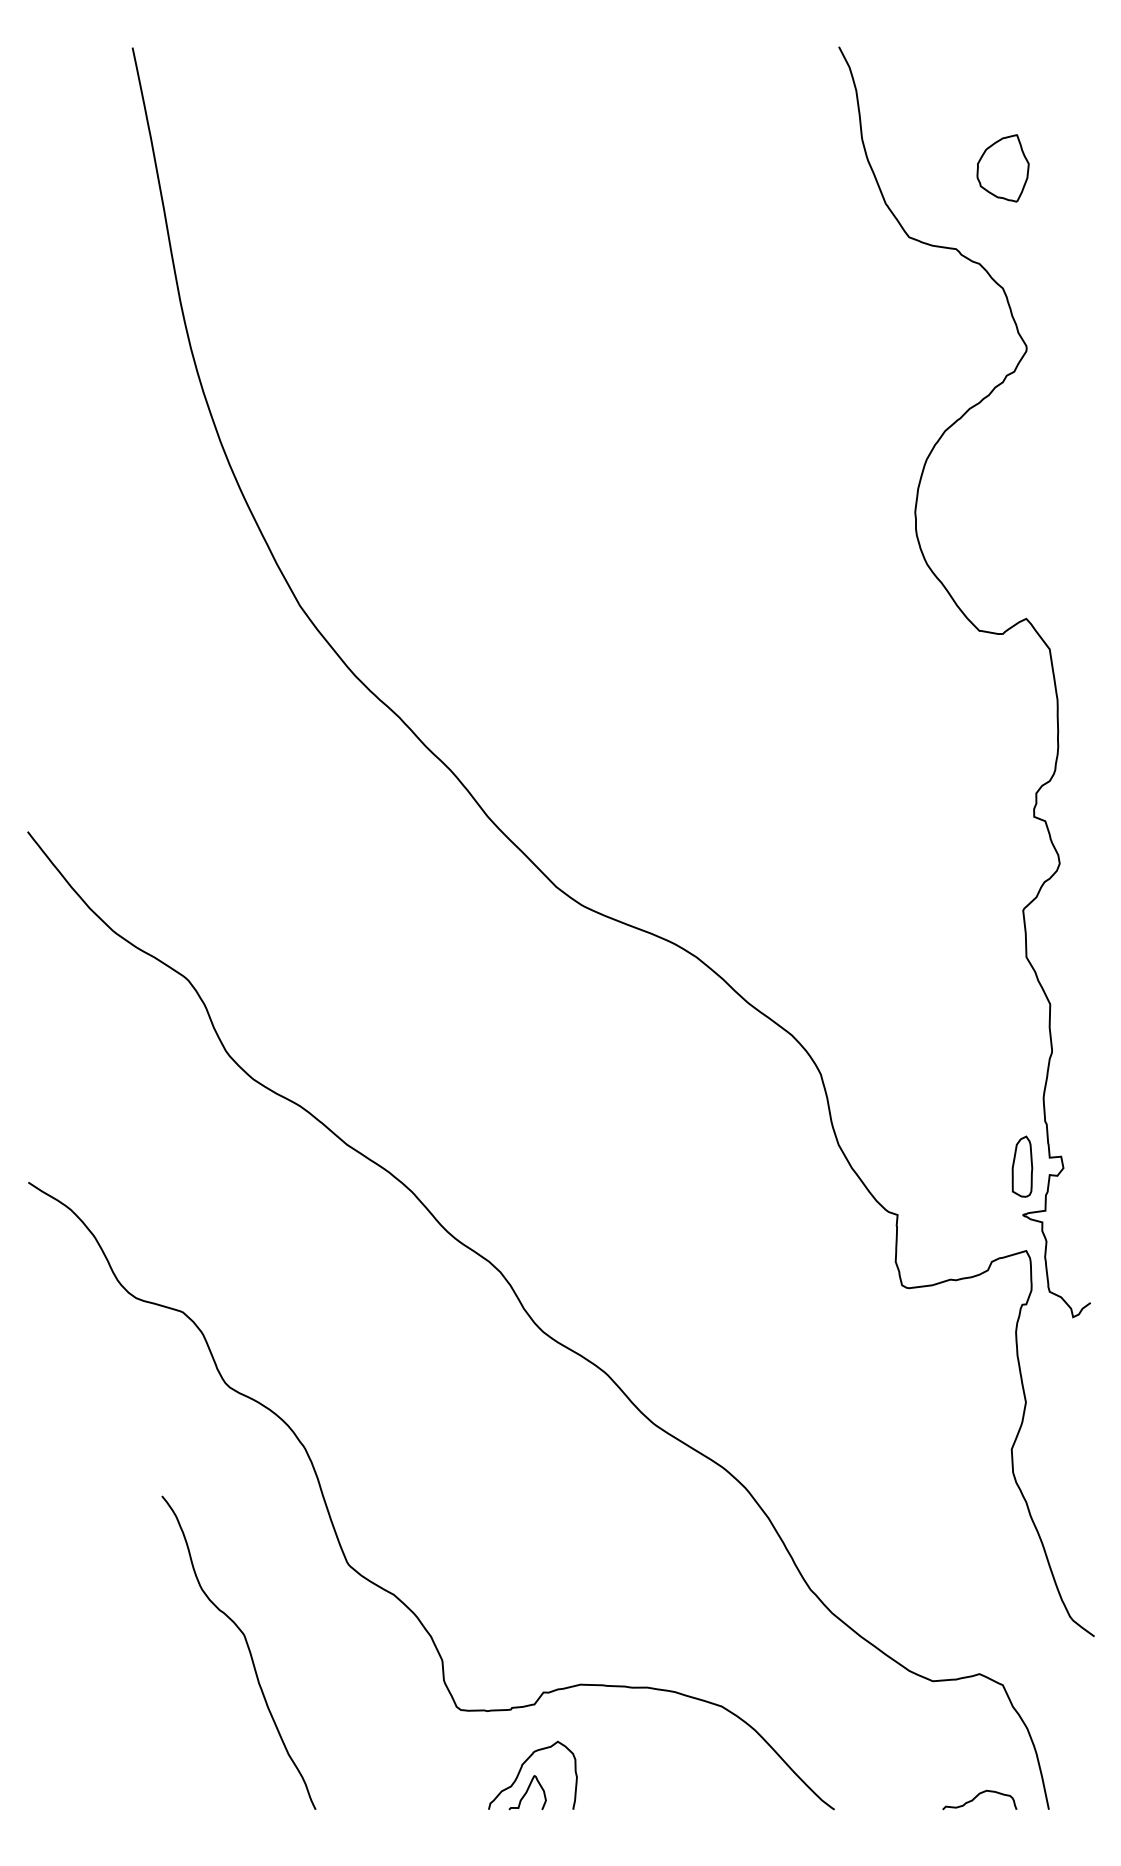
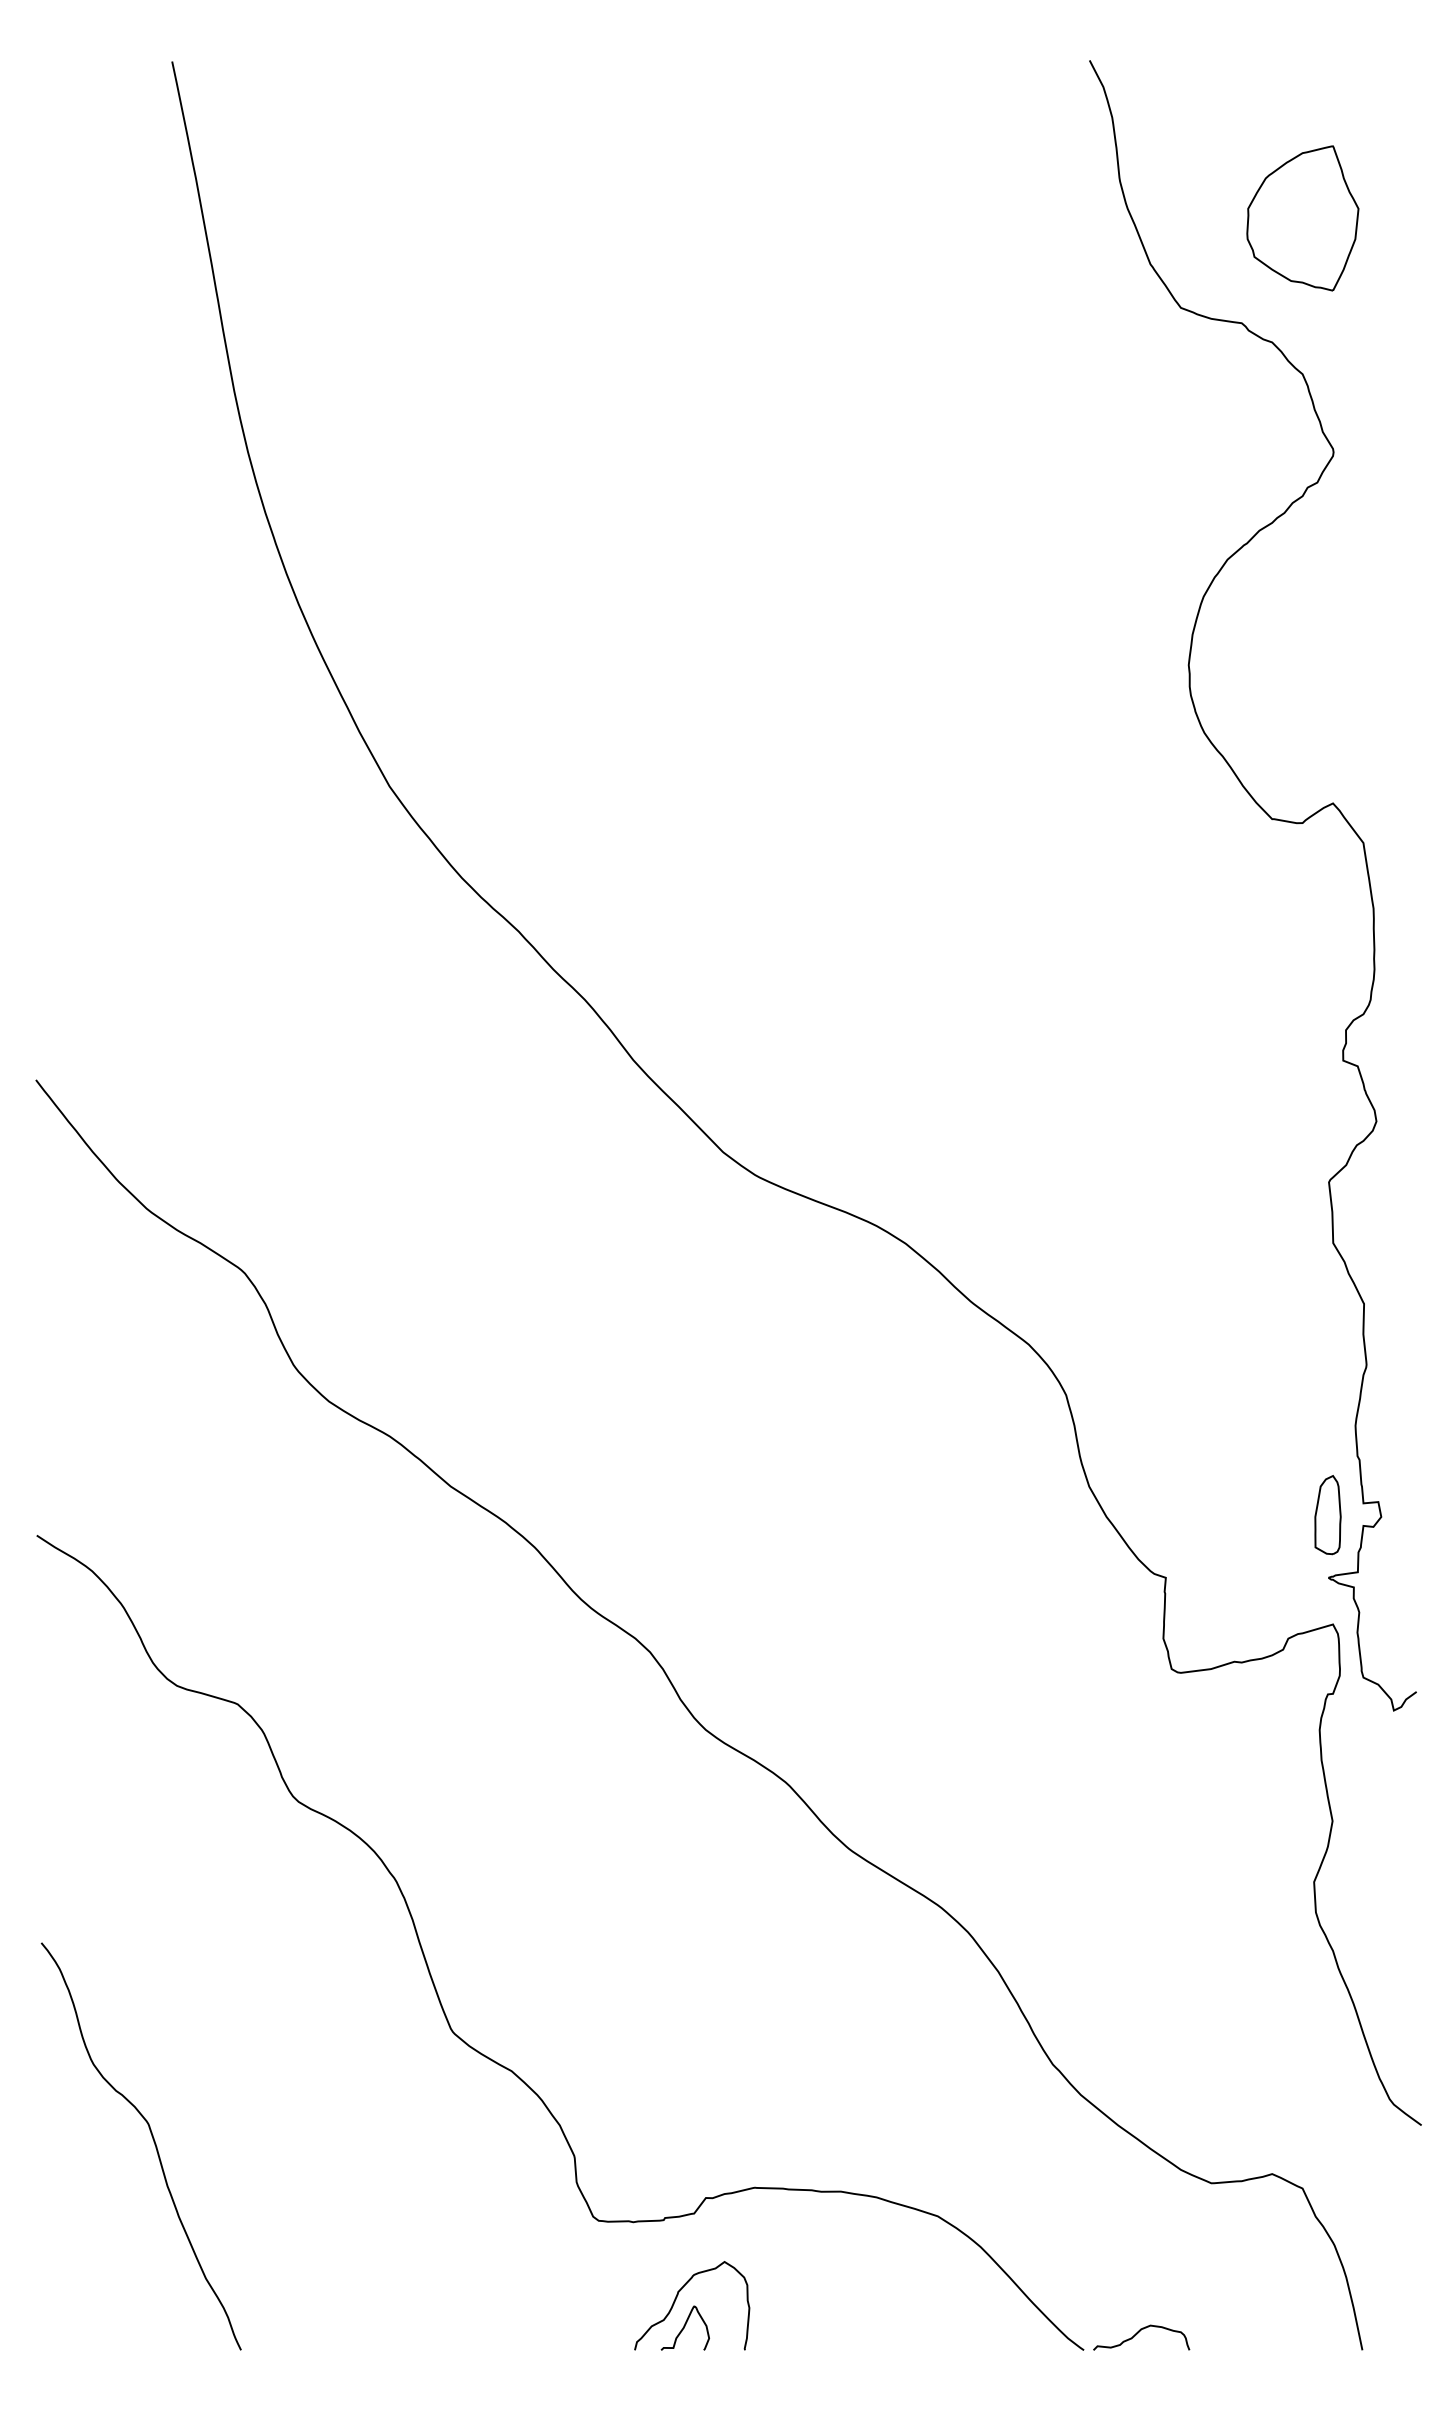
part: (1002, 168) -> (1302, 218), size x1.67
curve: (248, 1649) -> (153, 2142), moved
curve: (977, 1796) -> (1138, 2333), moved

